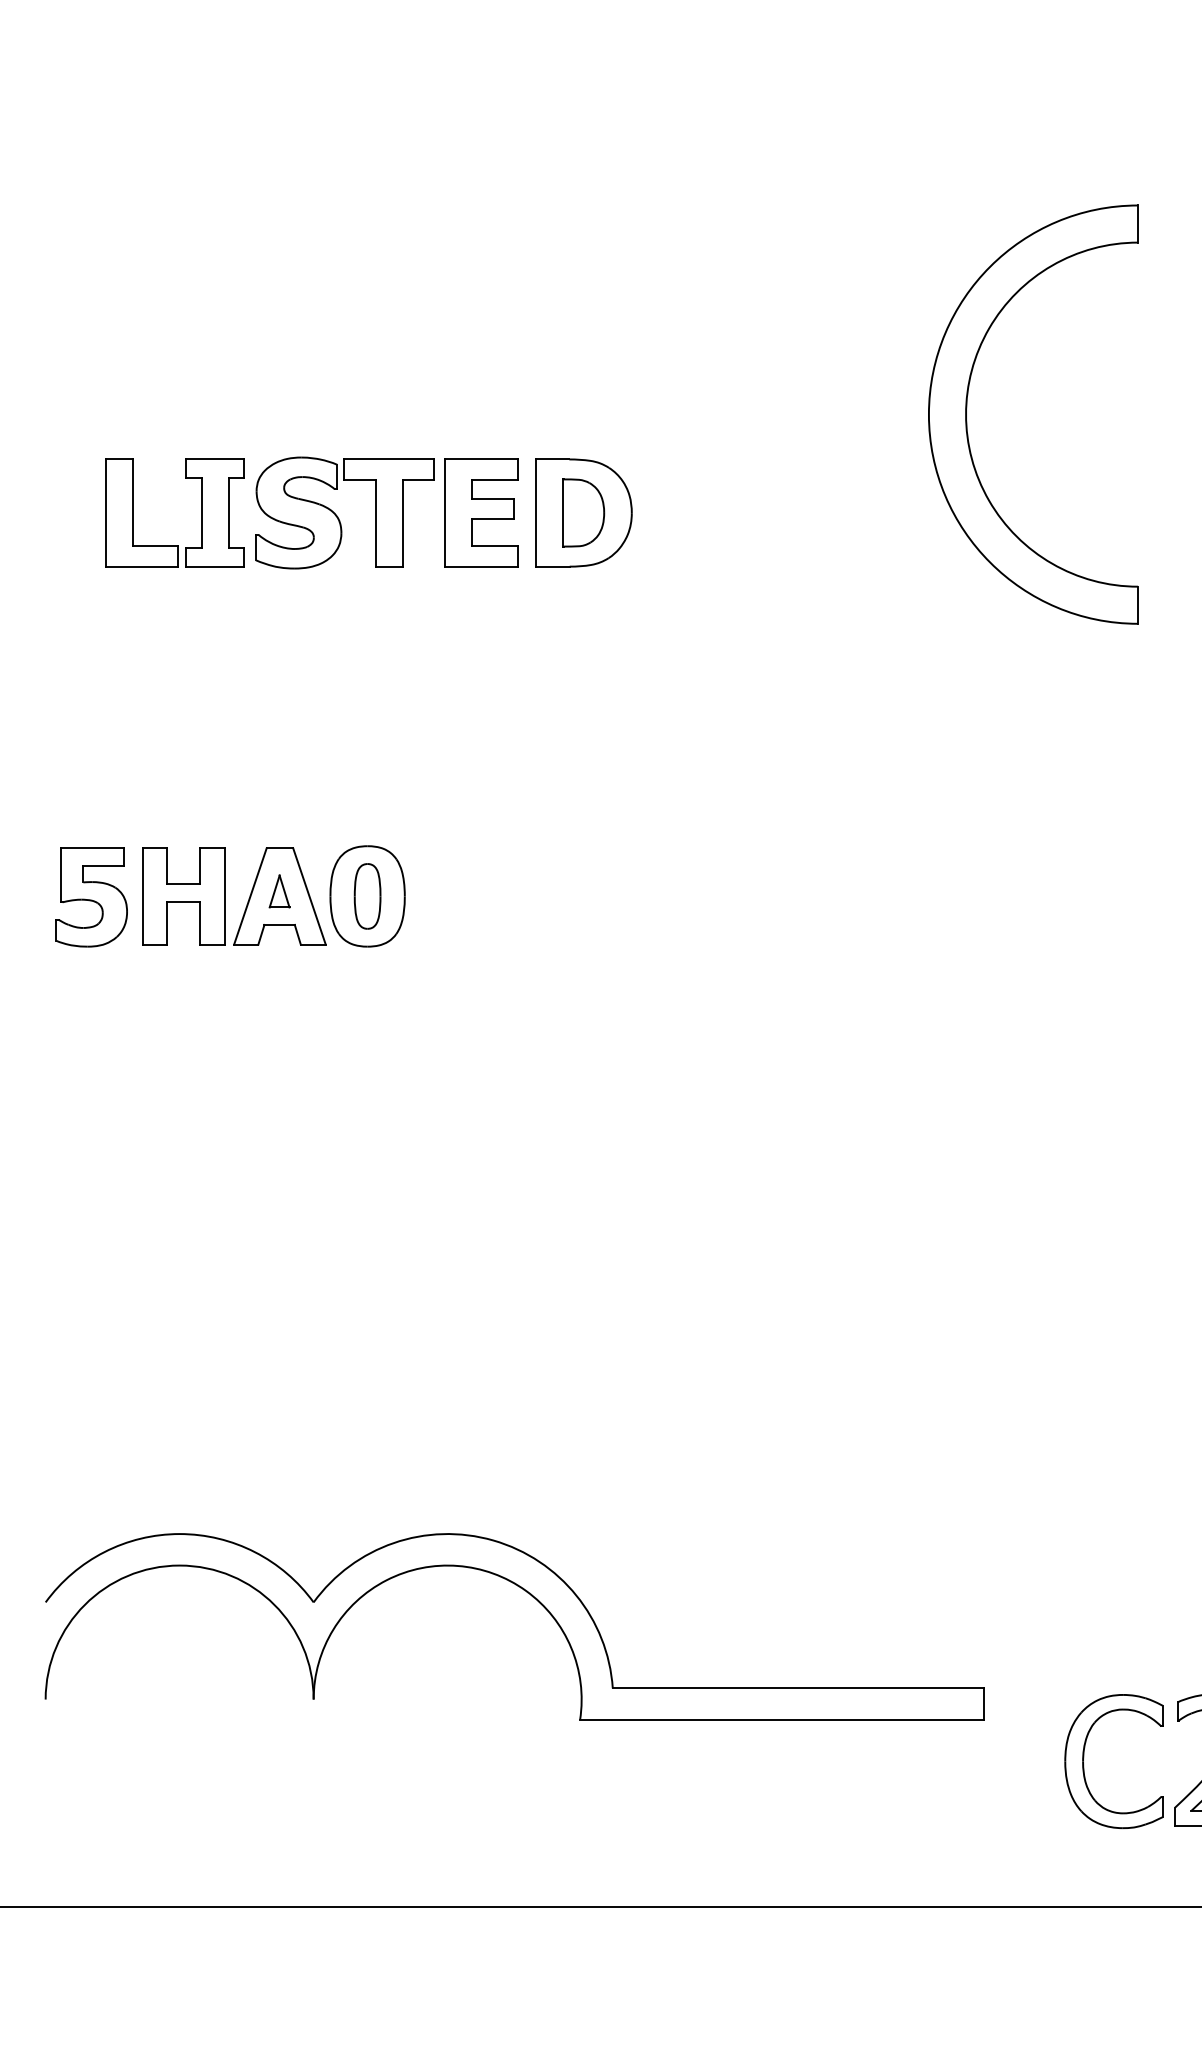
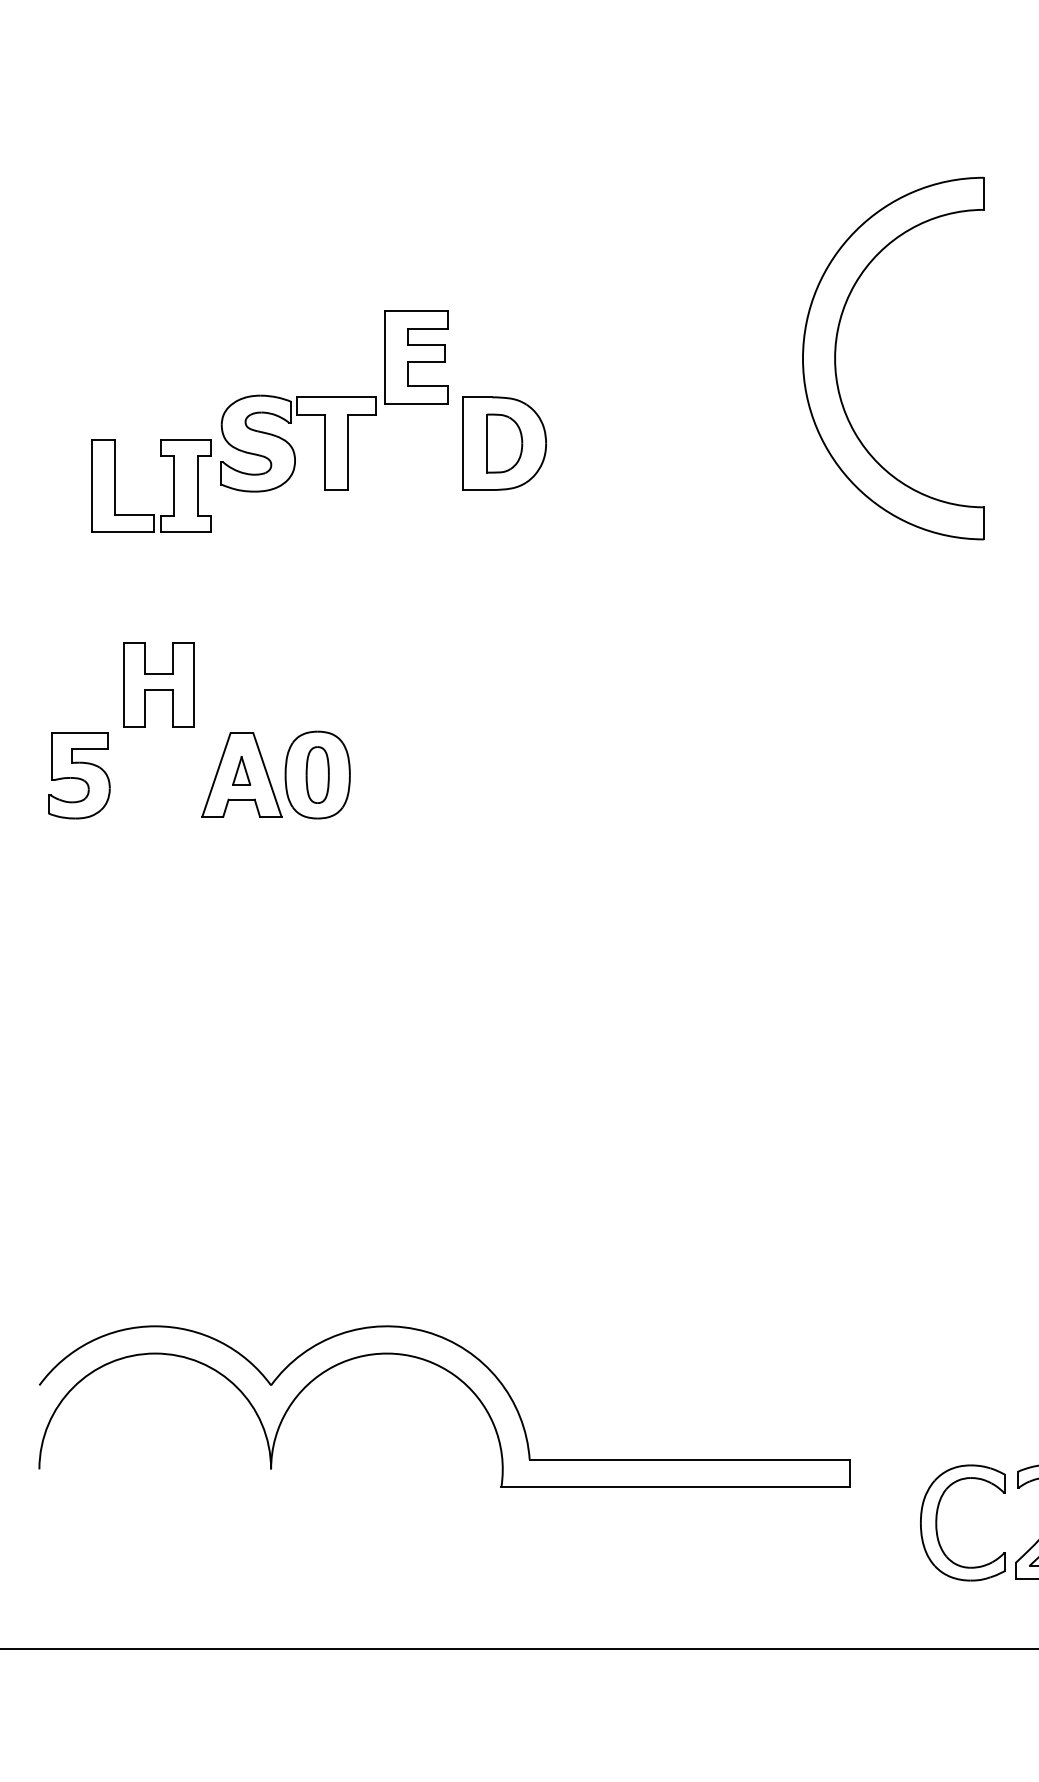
part: (201, 512) -> (174, 485), moved
part: (481, 512) -> (416, 356), moved
part: (183, 896) -> (158, 685), moved

